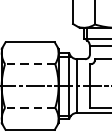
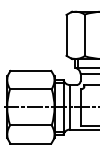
line: (29, 64) -> (30, 89), dashed -> solid
line: (29, 107) -> (30, 125), dashed -> solid

